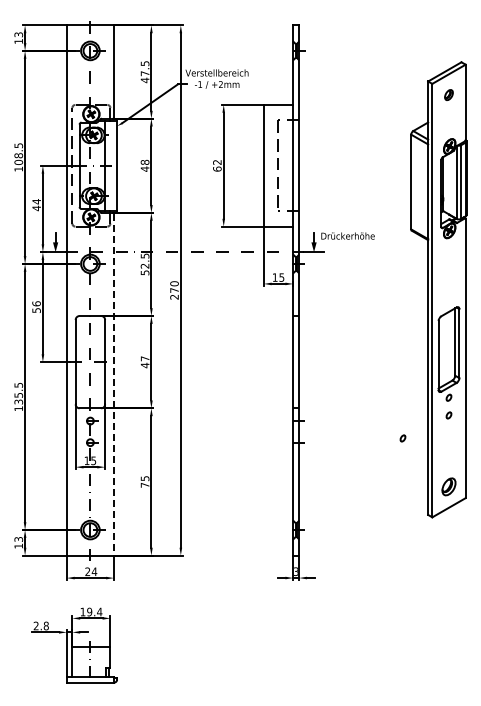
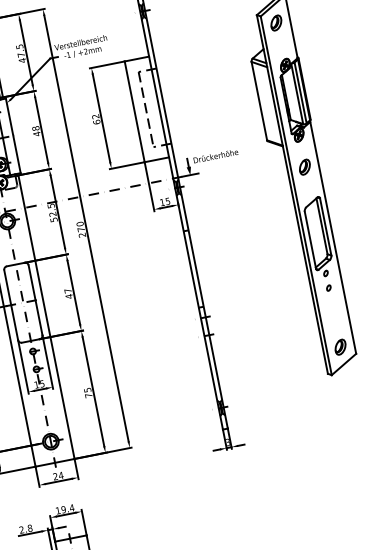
part: (448, 94) -> (275, 22), size x1.67
part: (448, 269) -> (304, 167), added
line: (113, 384) -> (46, 317), dashed -> solid
part: (402, 438) -> (294, 314), removed

